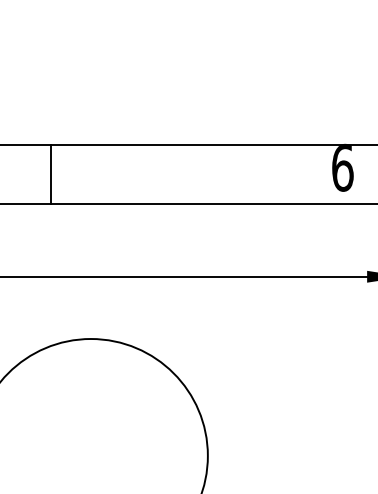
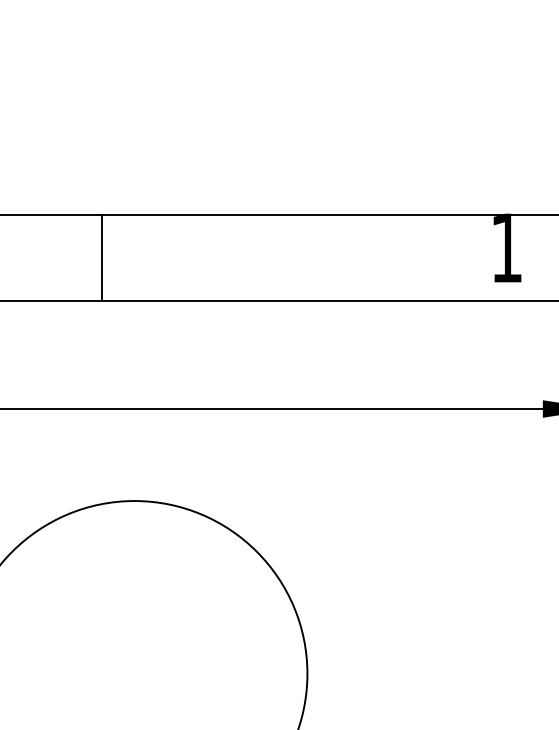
text: (342, 167) -> (506, 247), 6 -> 1
line: (51, 174) -> (102, 257), moved

